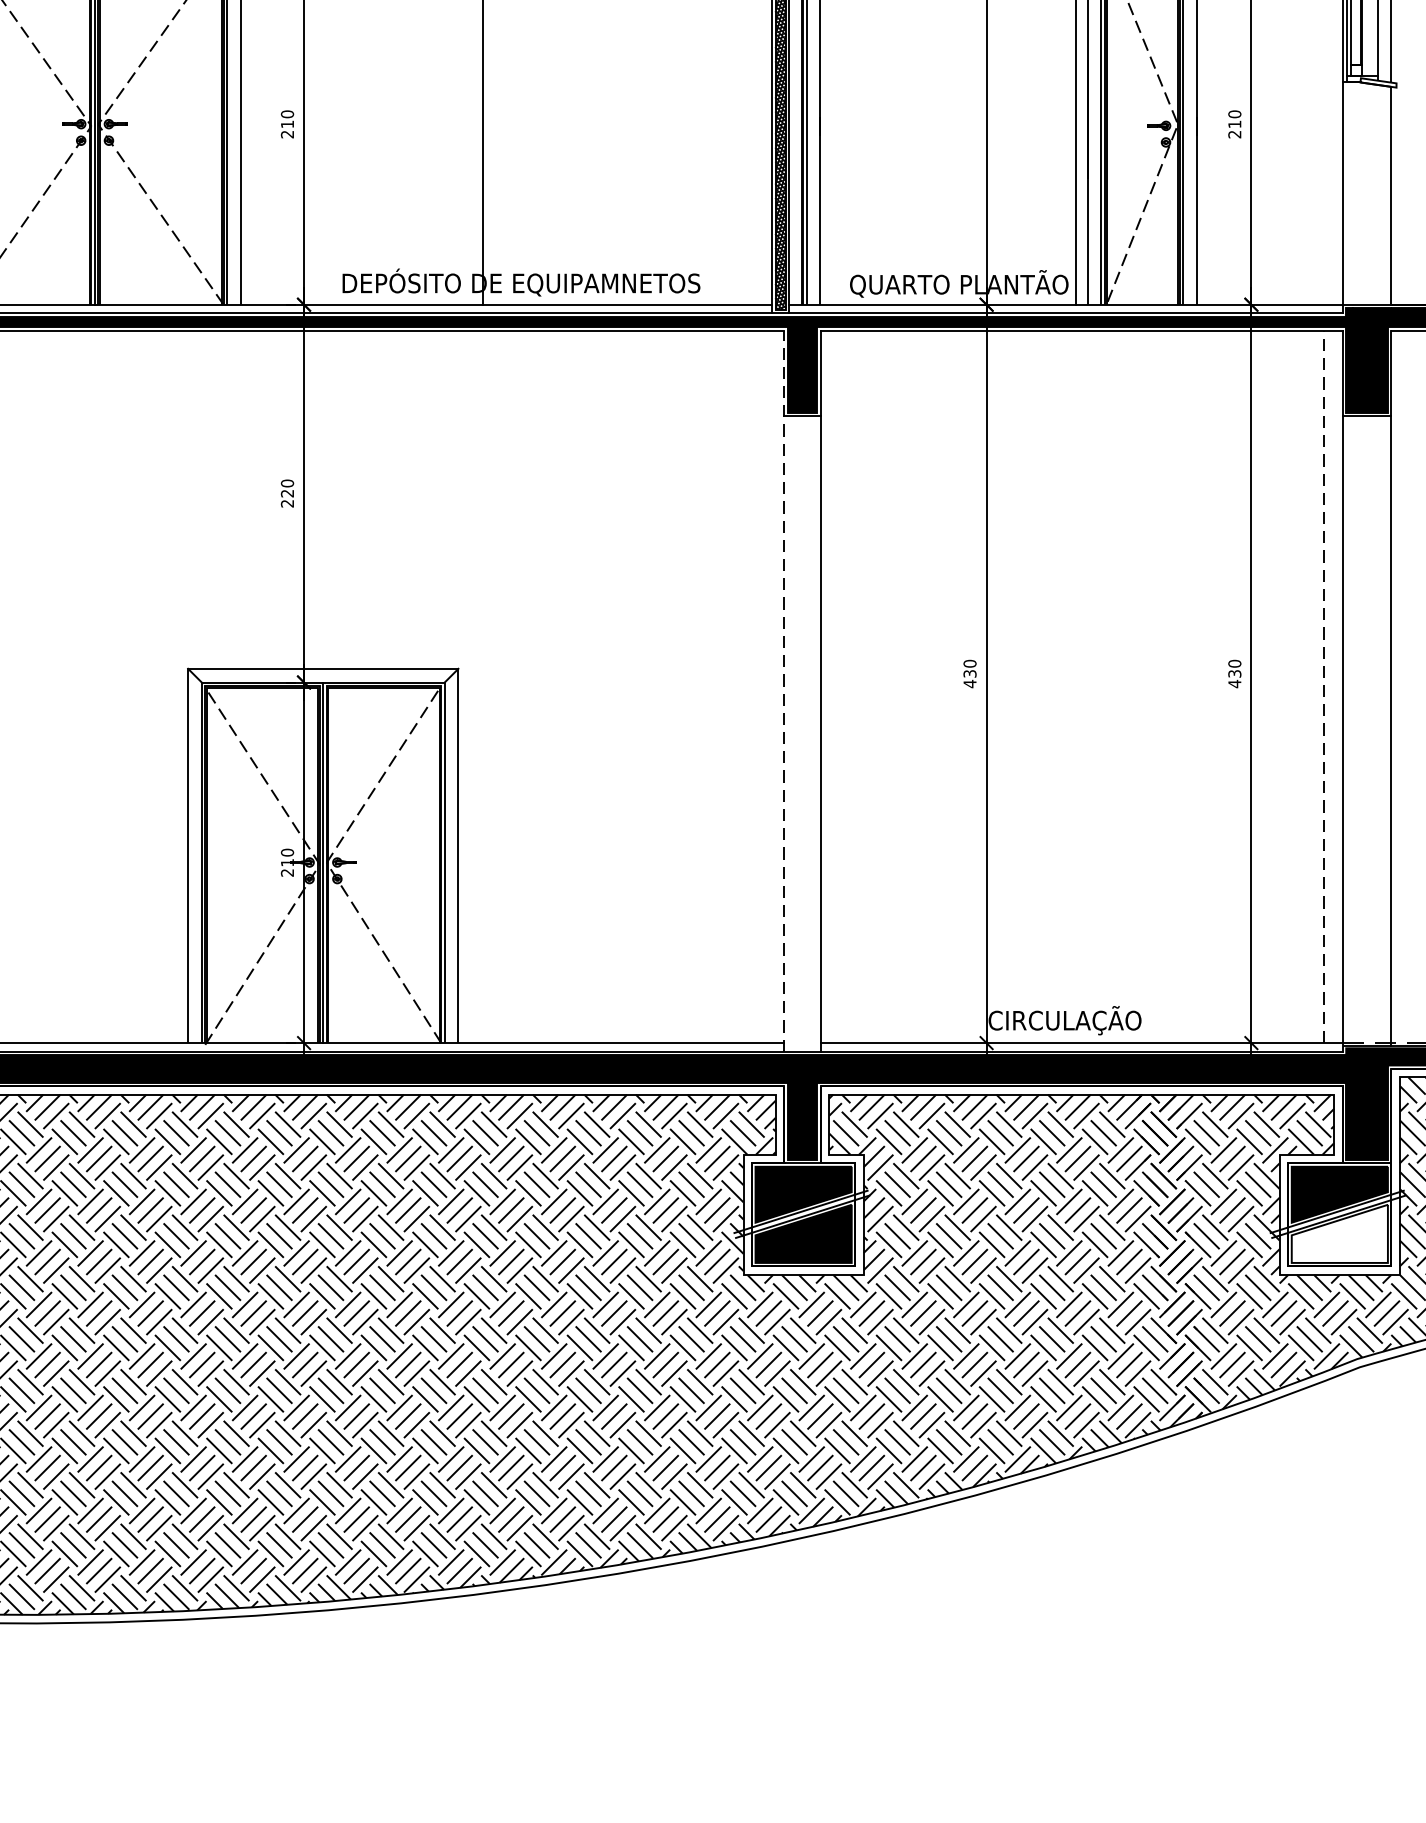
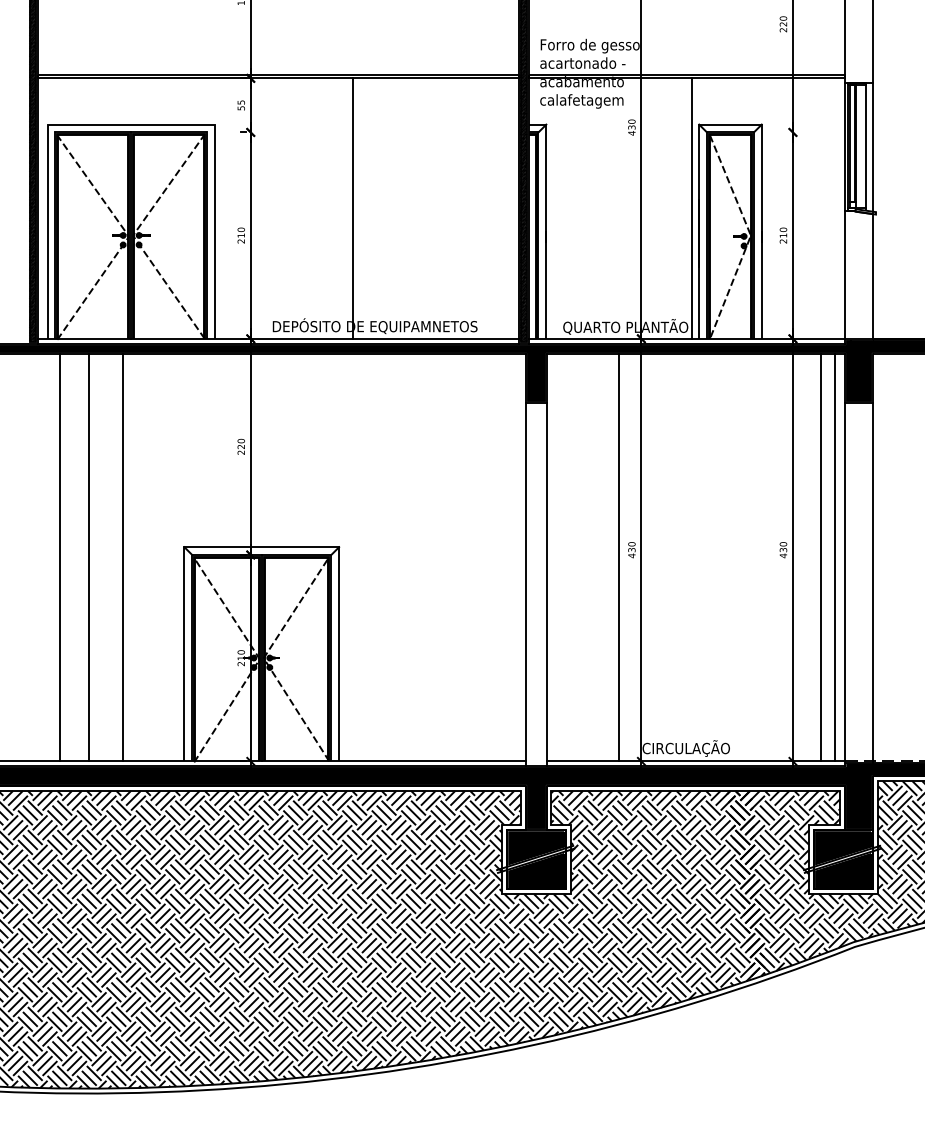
line: (22, 686) -> (89, 557), added
line: (79, 686) -> (122, 557), added
line: (948, 686) -> (619, 557), added
line: (1299, 686) -> (820, 557), added
line: (1324, 686) -> (834, 557), dashed -> solid
line: (784, 690) -> (525, 559), dashed -> solid
fill: (1339, 1233) -> (843, 870), added

